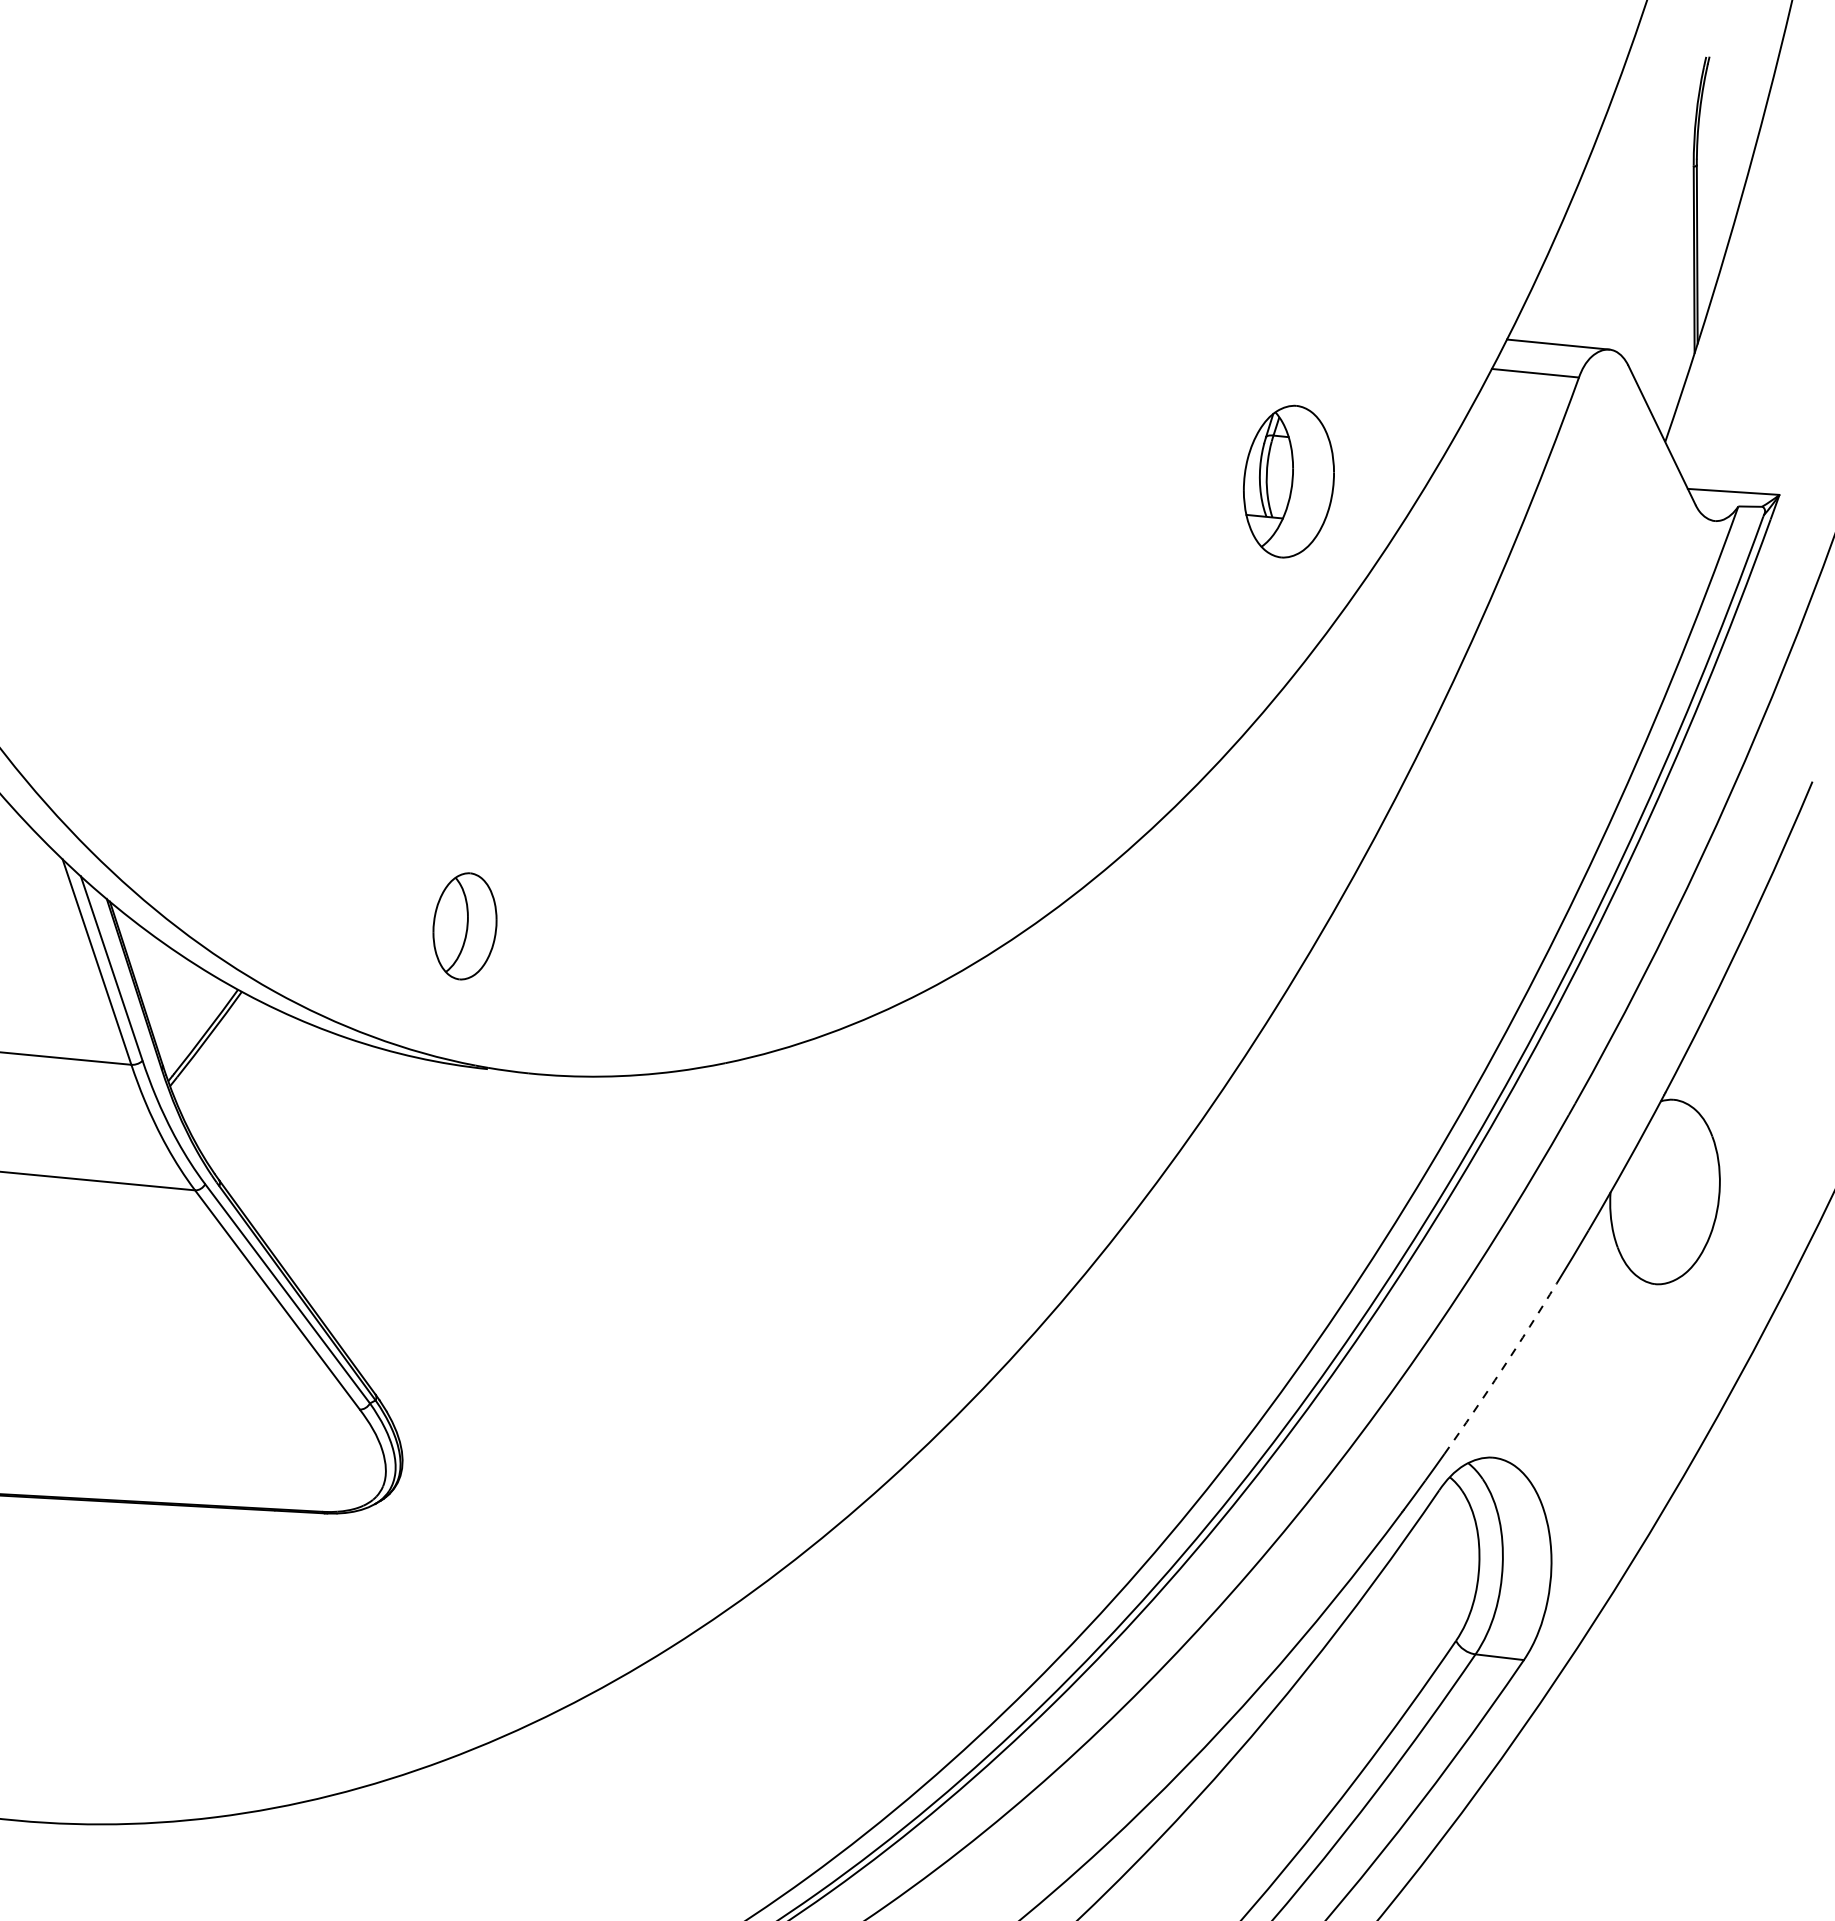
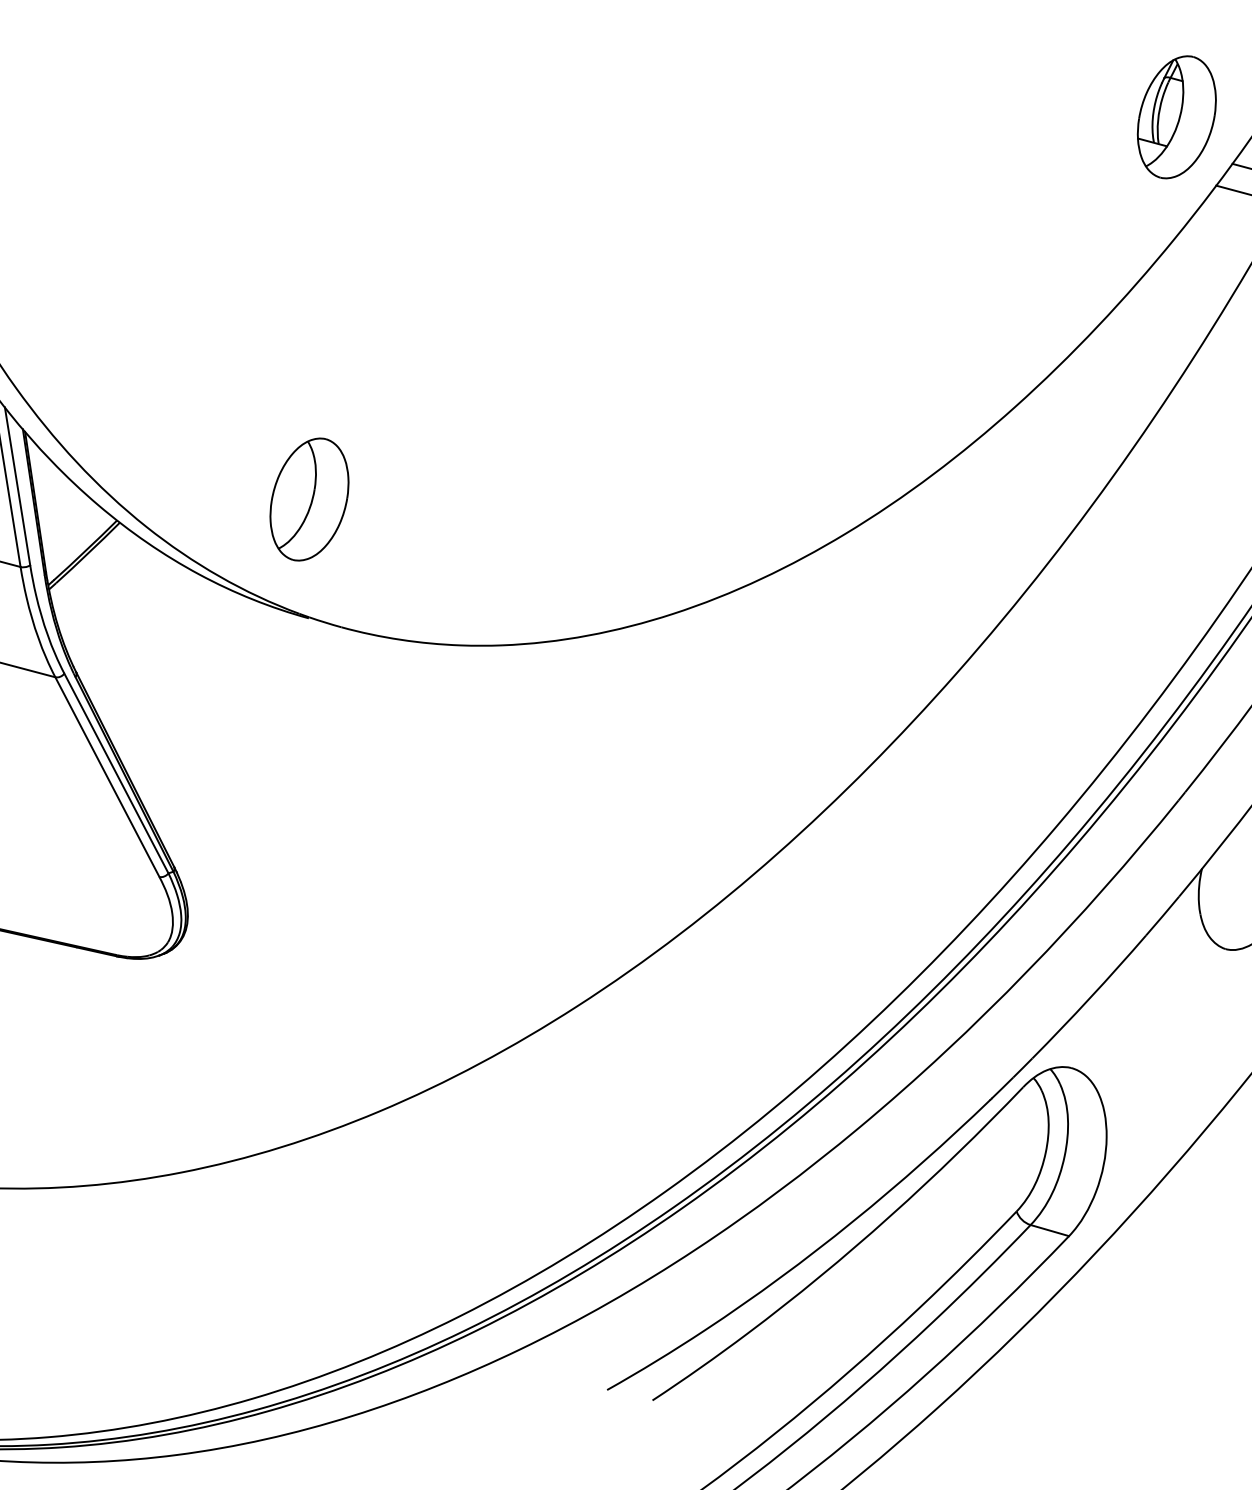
part: (1288, 481) -> (1176, 117), moved
part: (464, 926) -> (309, 499), size x1.43
arc: (1501, 1369) -> (1089, 997), dashed -> solid

